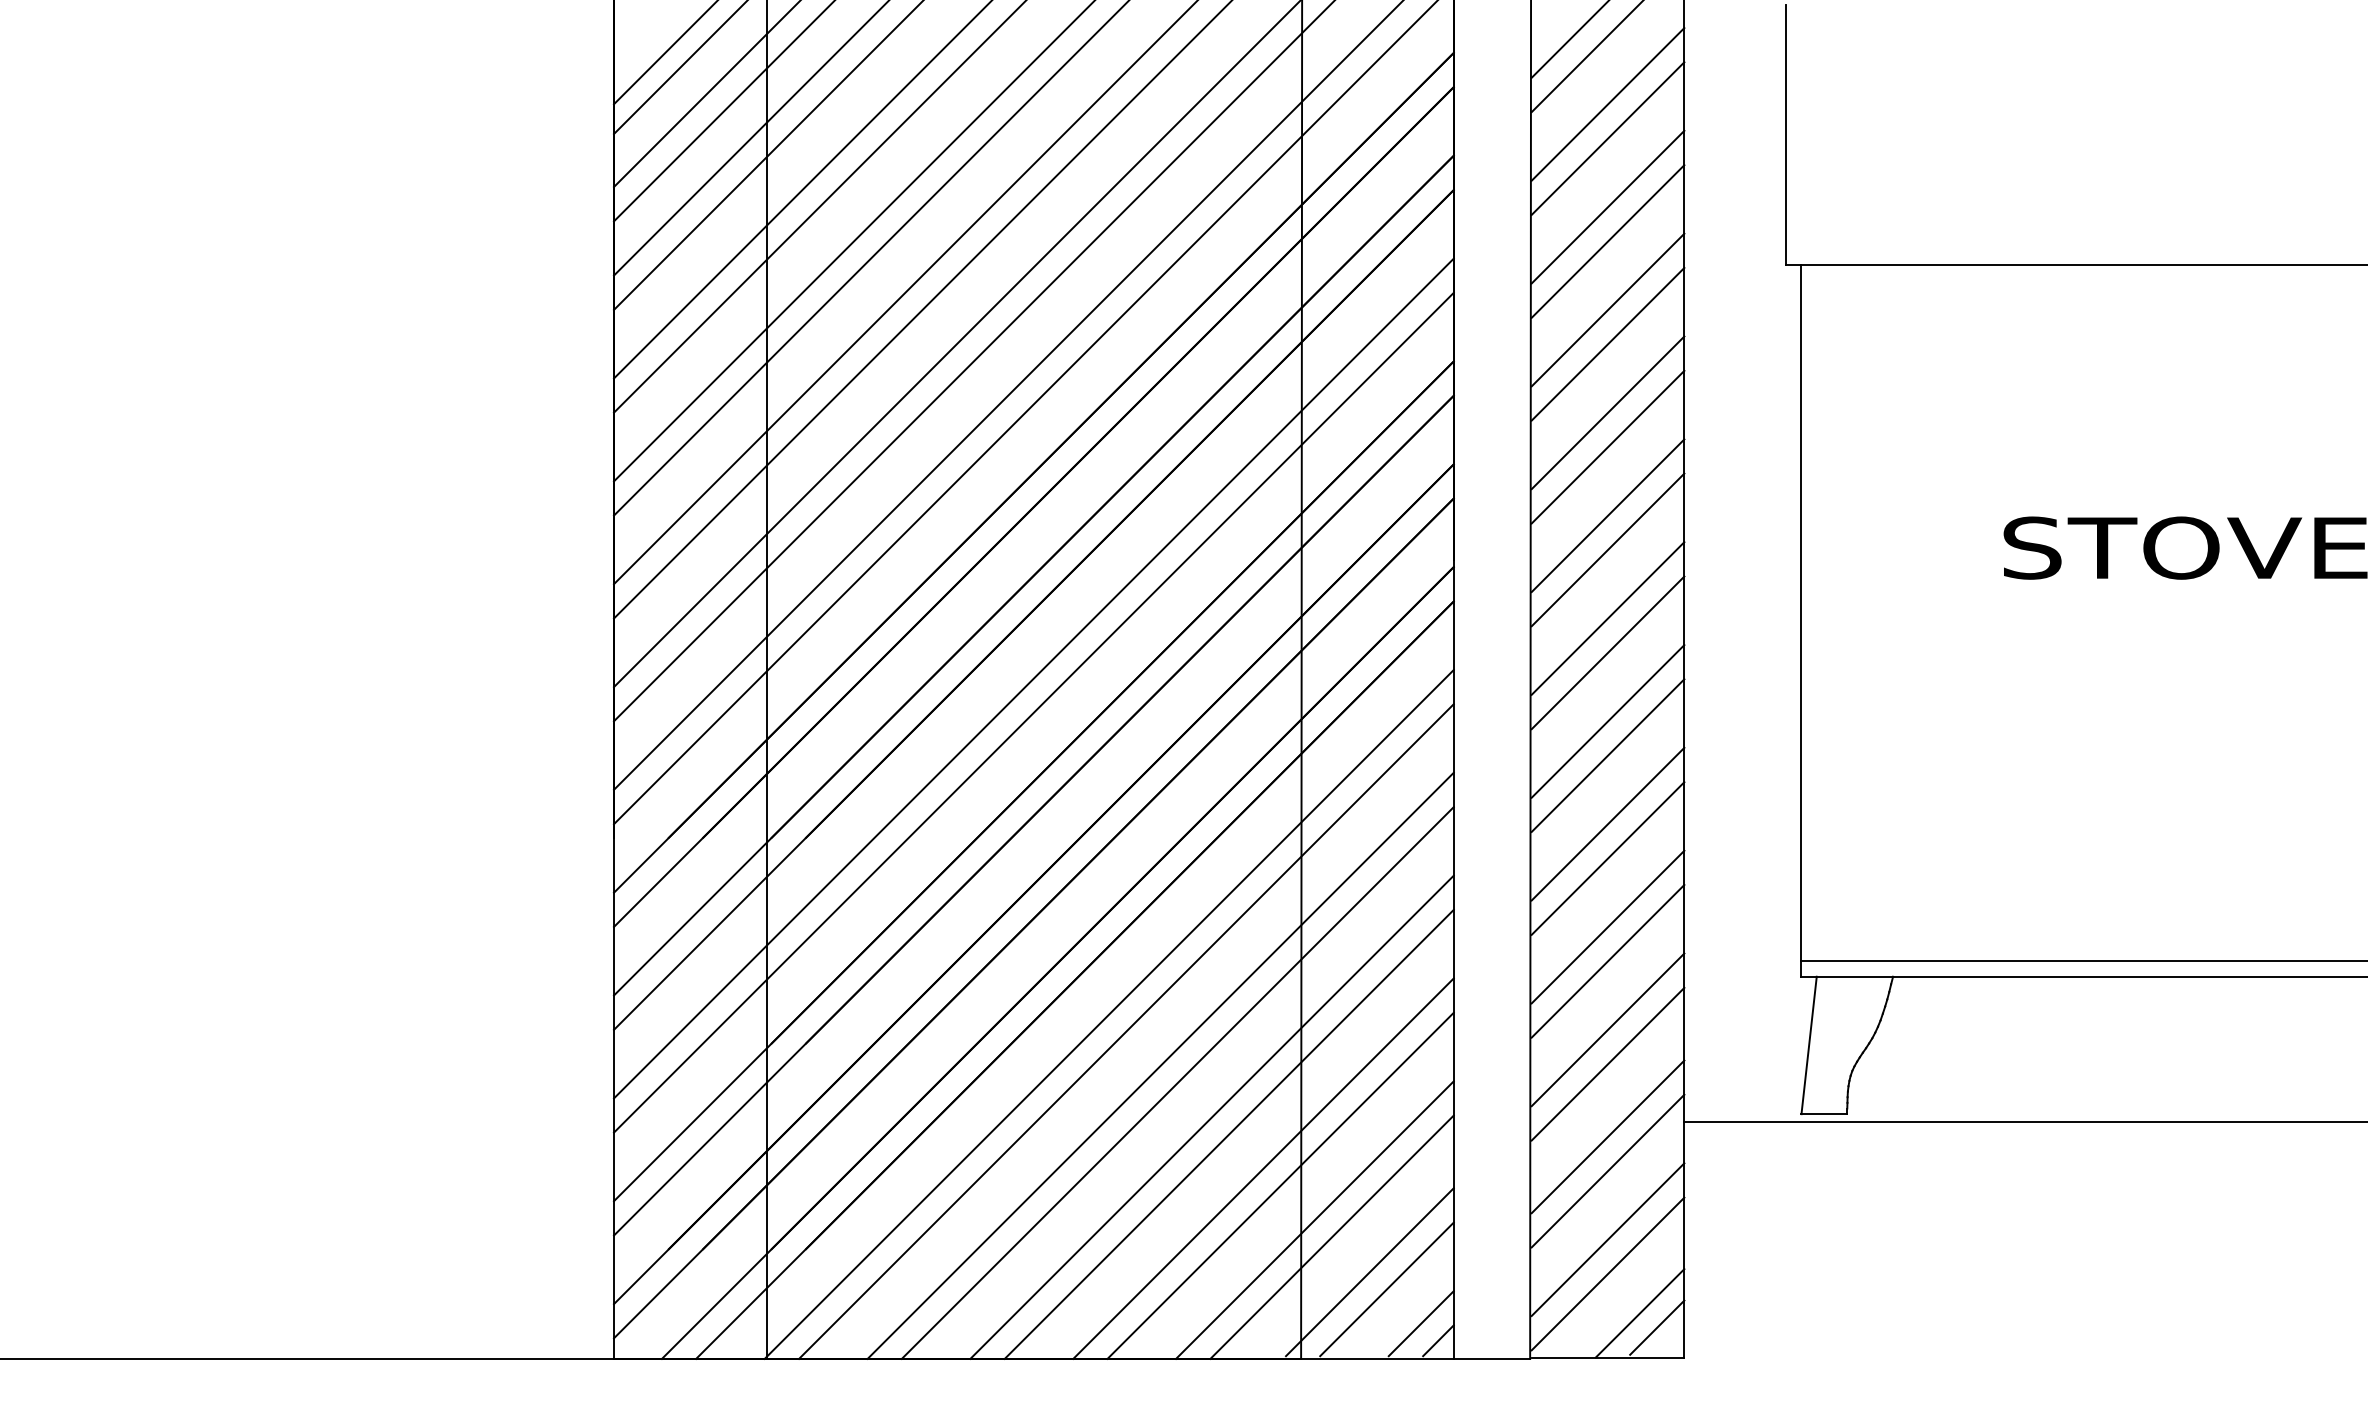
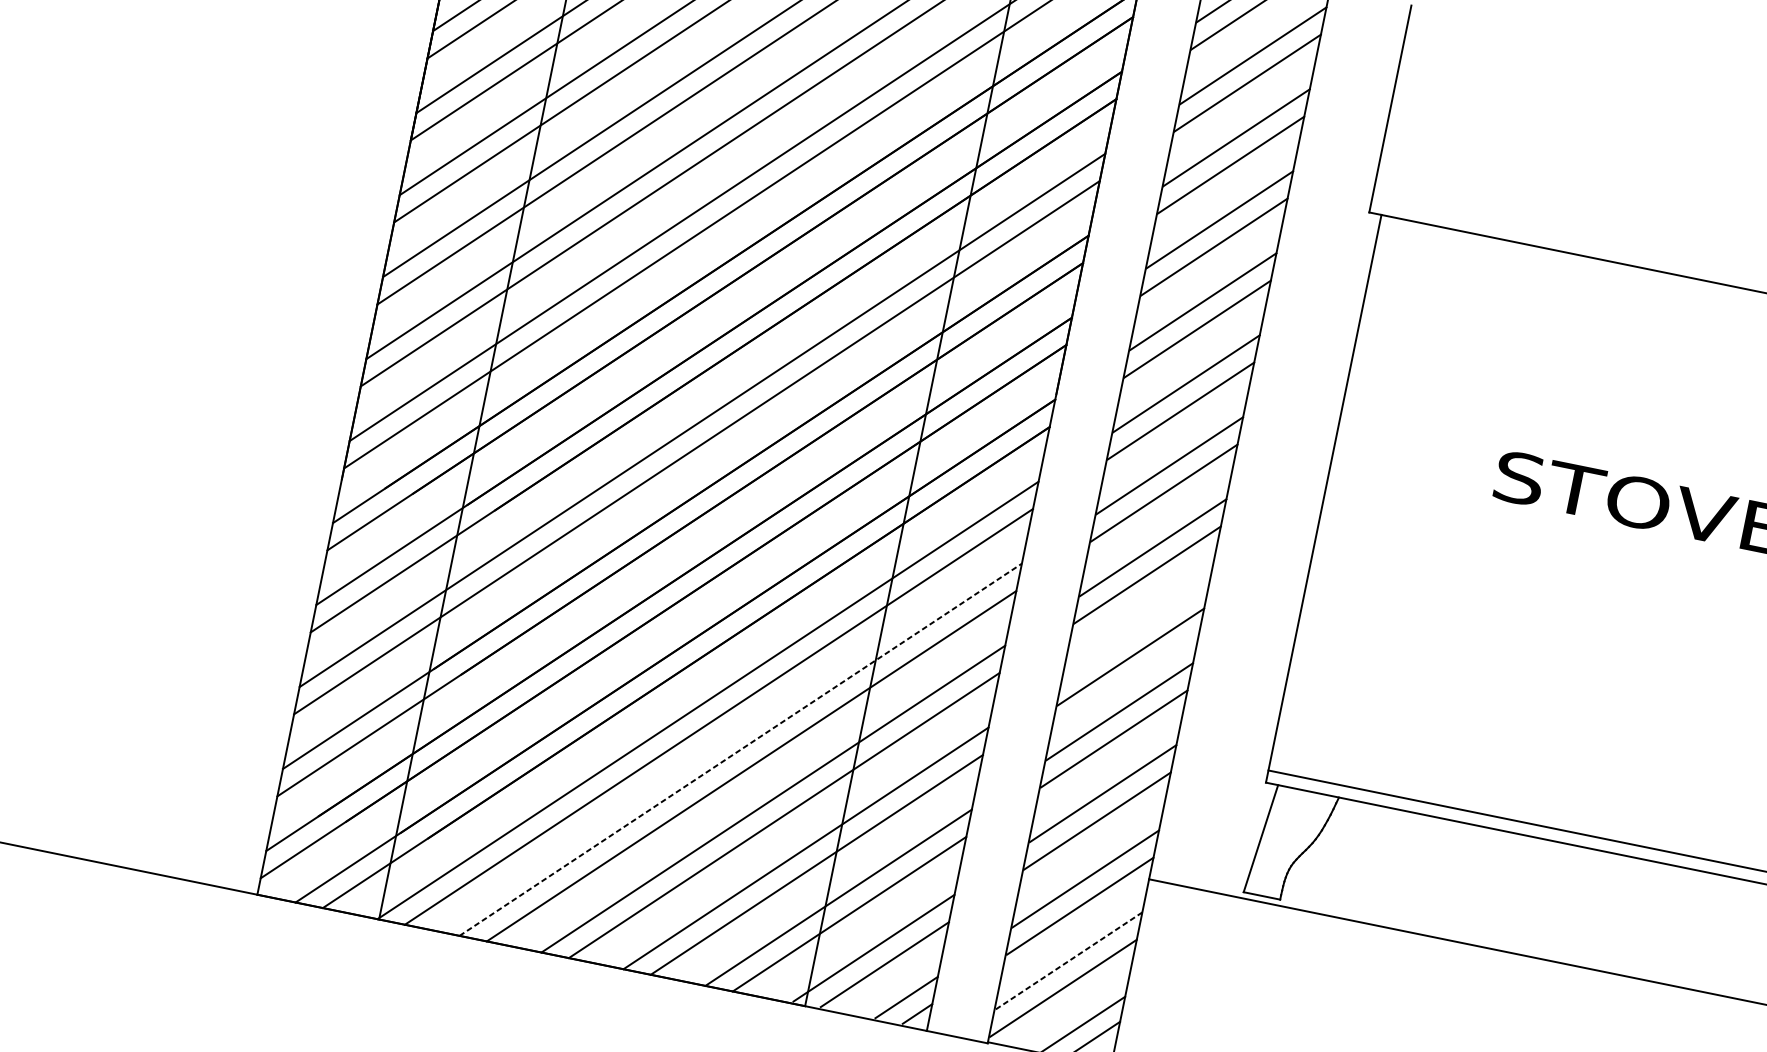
line: (1607, 823) -> (1136, 629), removed
line: (1161, 1065) -> (741, 749), solid -> dashed
line: (1608, 1239) -> (1069, 960), solid -> dashed

